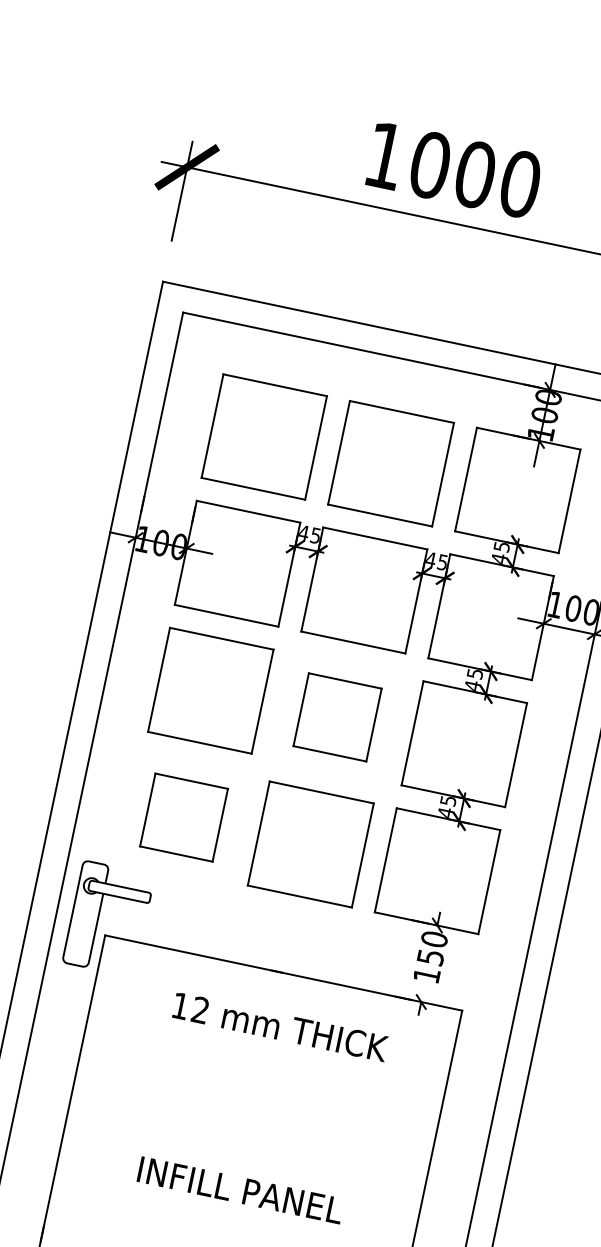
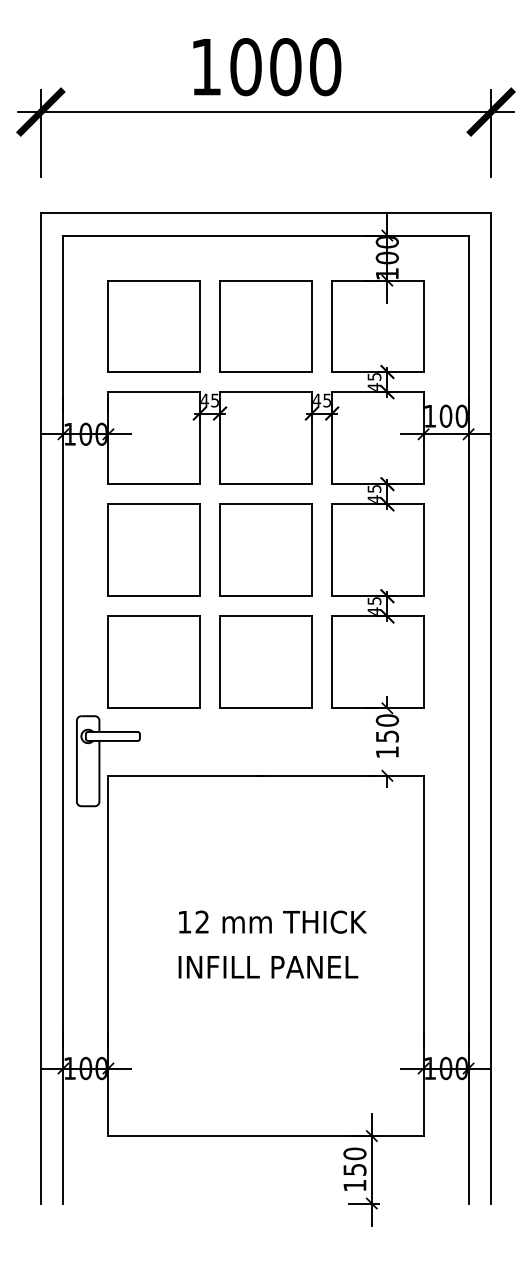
part: (337, 716) -> (265, 549), size x1.43
part: (183, 816) -> (153, 661), size x1.43
text: (280, 1026) -> (272, 921), moved

